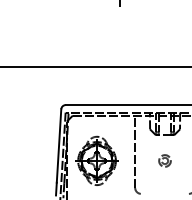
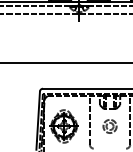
part: (164, 161) -> (109, 126), size x1.67

